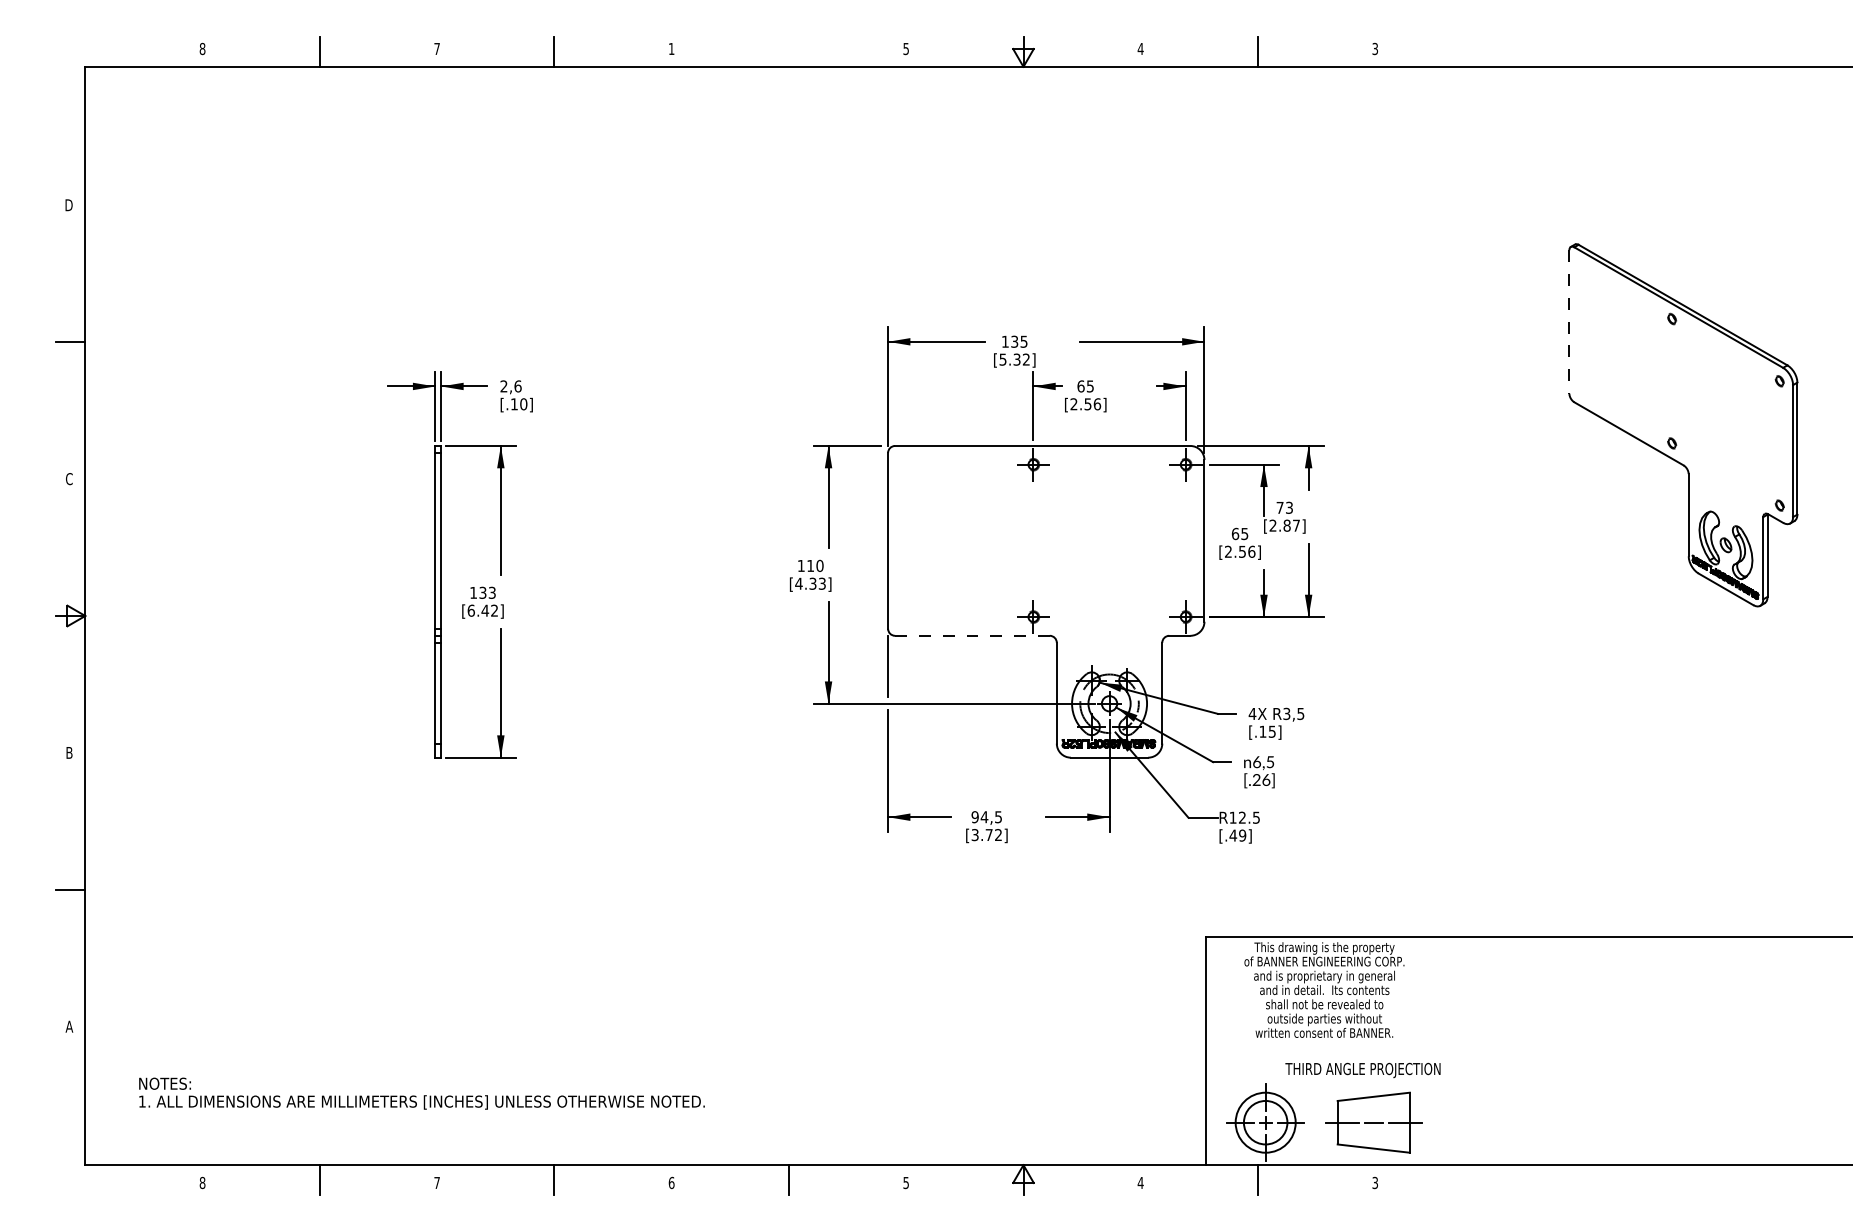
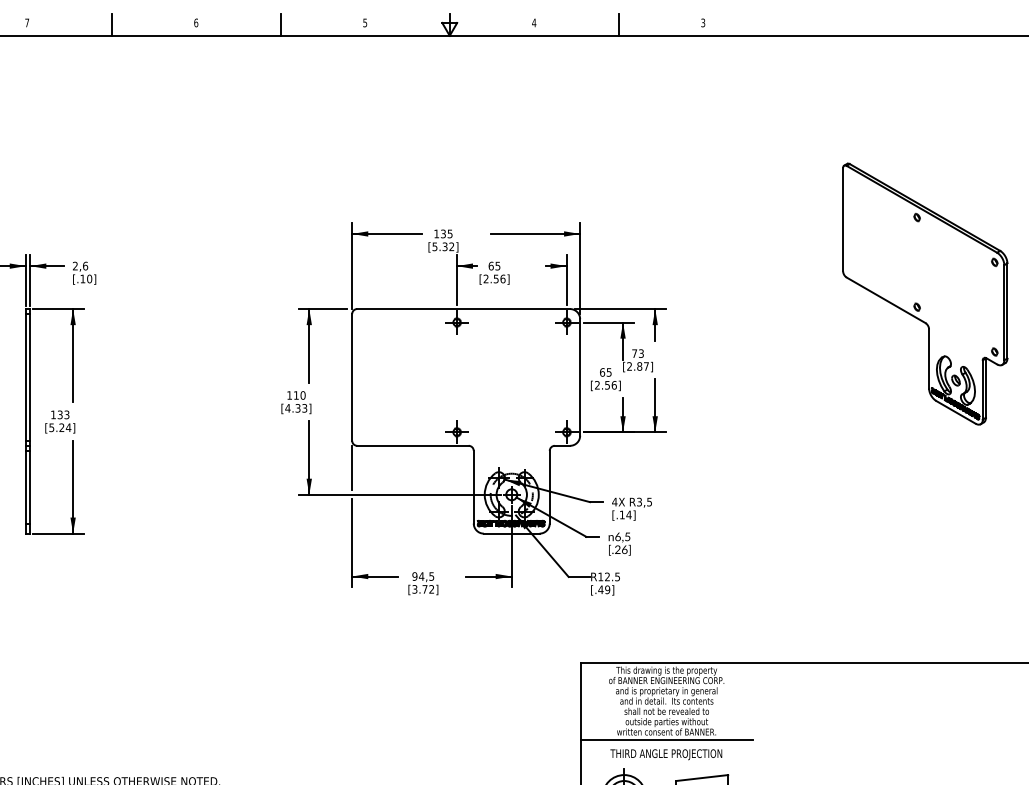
text: (671, 48) -> (196, 22), 1 -> 6
line: (788, 51) -> (280, 24), added
line: (1569, 321) -> (843, 219), dashed -> solid
text: (482, 610) -> (59, 427), [6.42] -> [5.24]
line: (972, 635) -> (413, 445), dashed -> solid
text: (1272, 731) -> (629, 514), [.15] -> [.14]
line: (1324, 1043) -> (666, 739), added
text: (1362, 1070) -> (665, 754), moved

